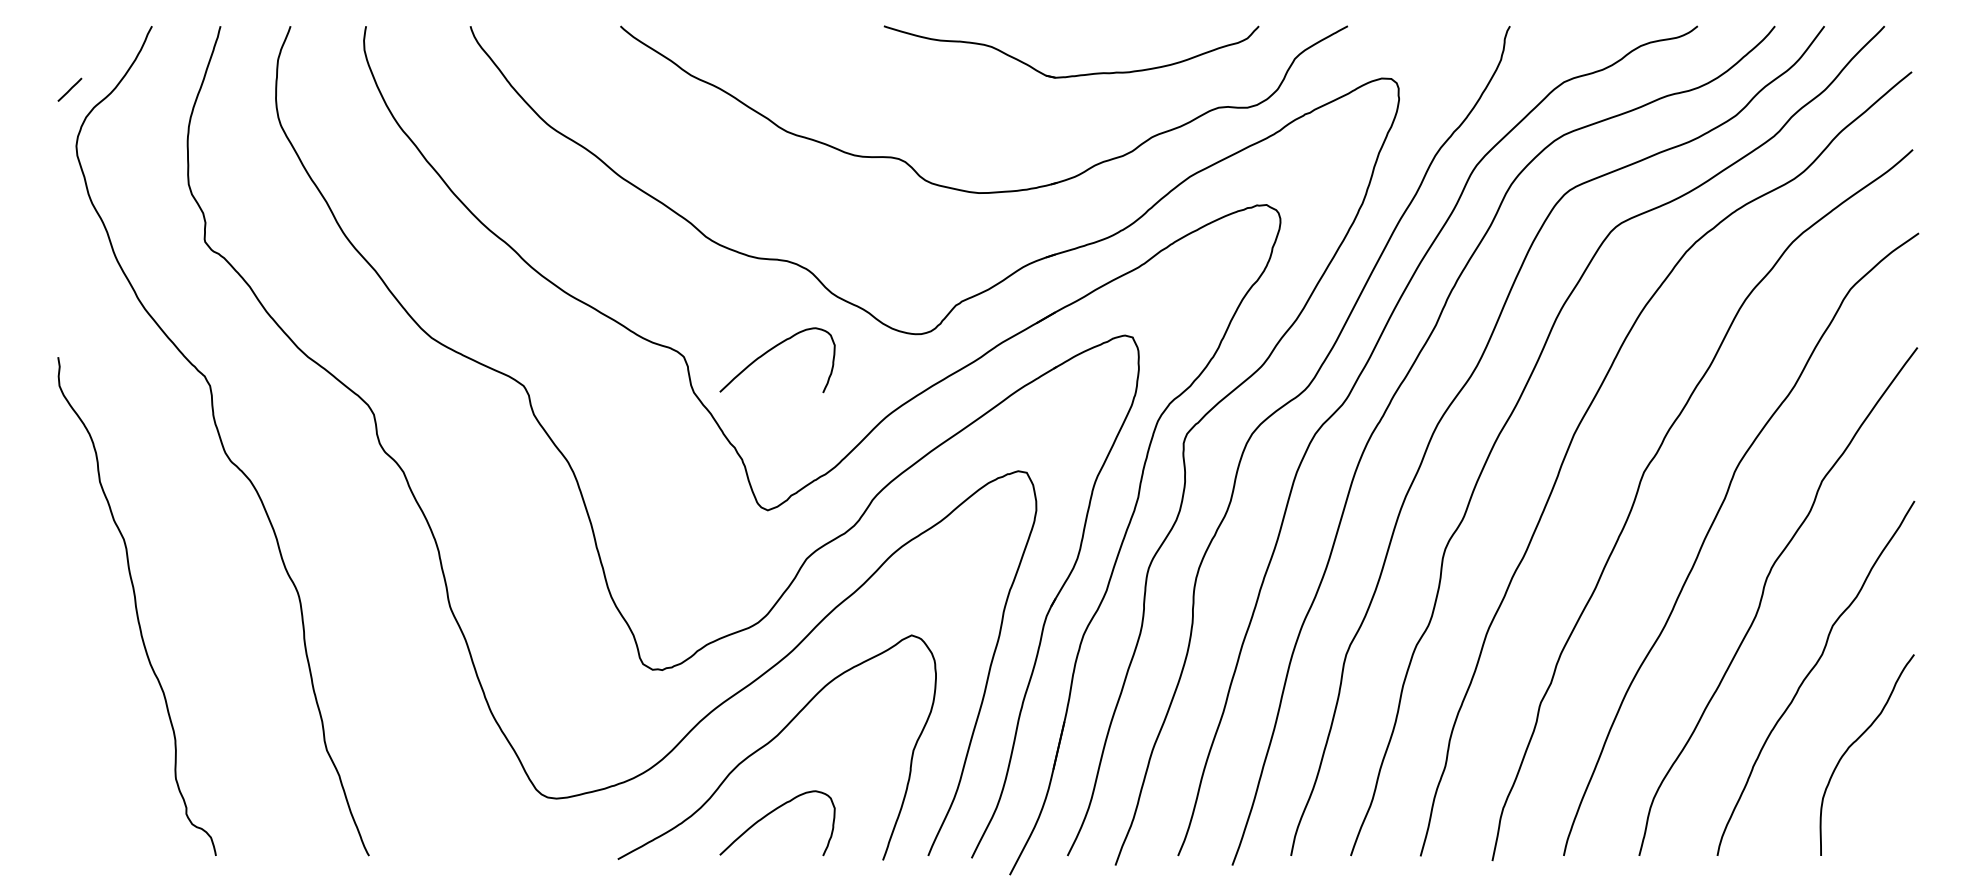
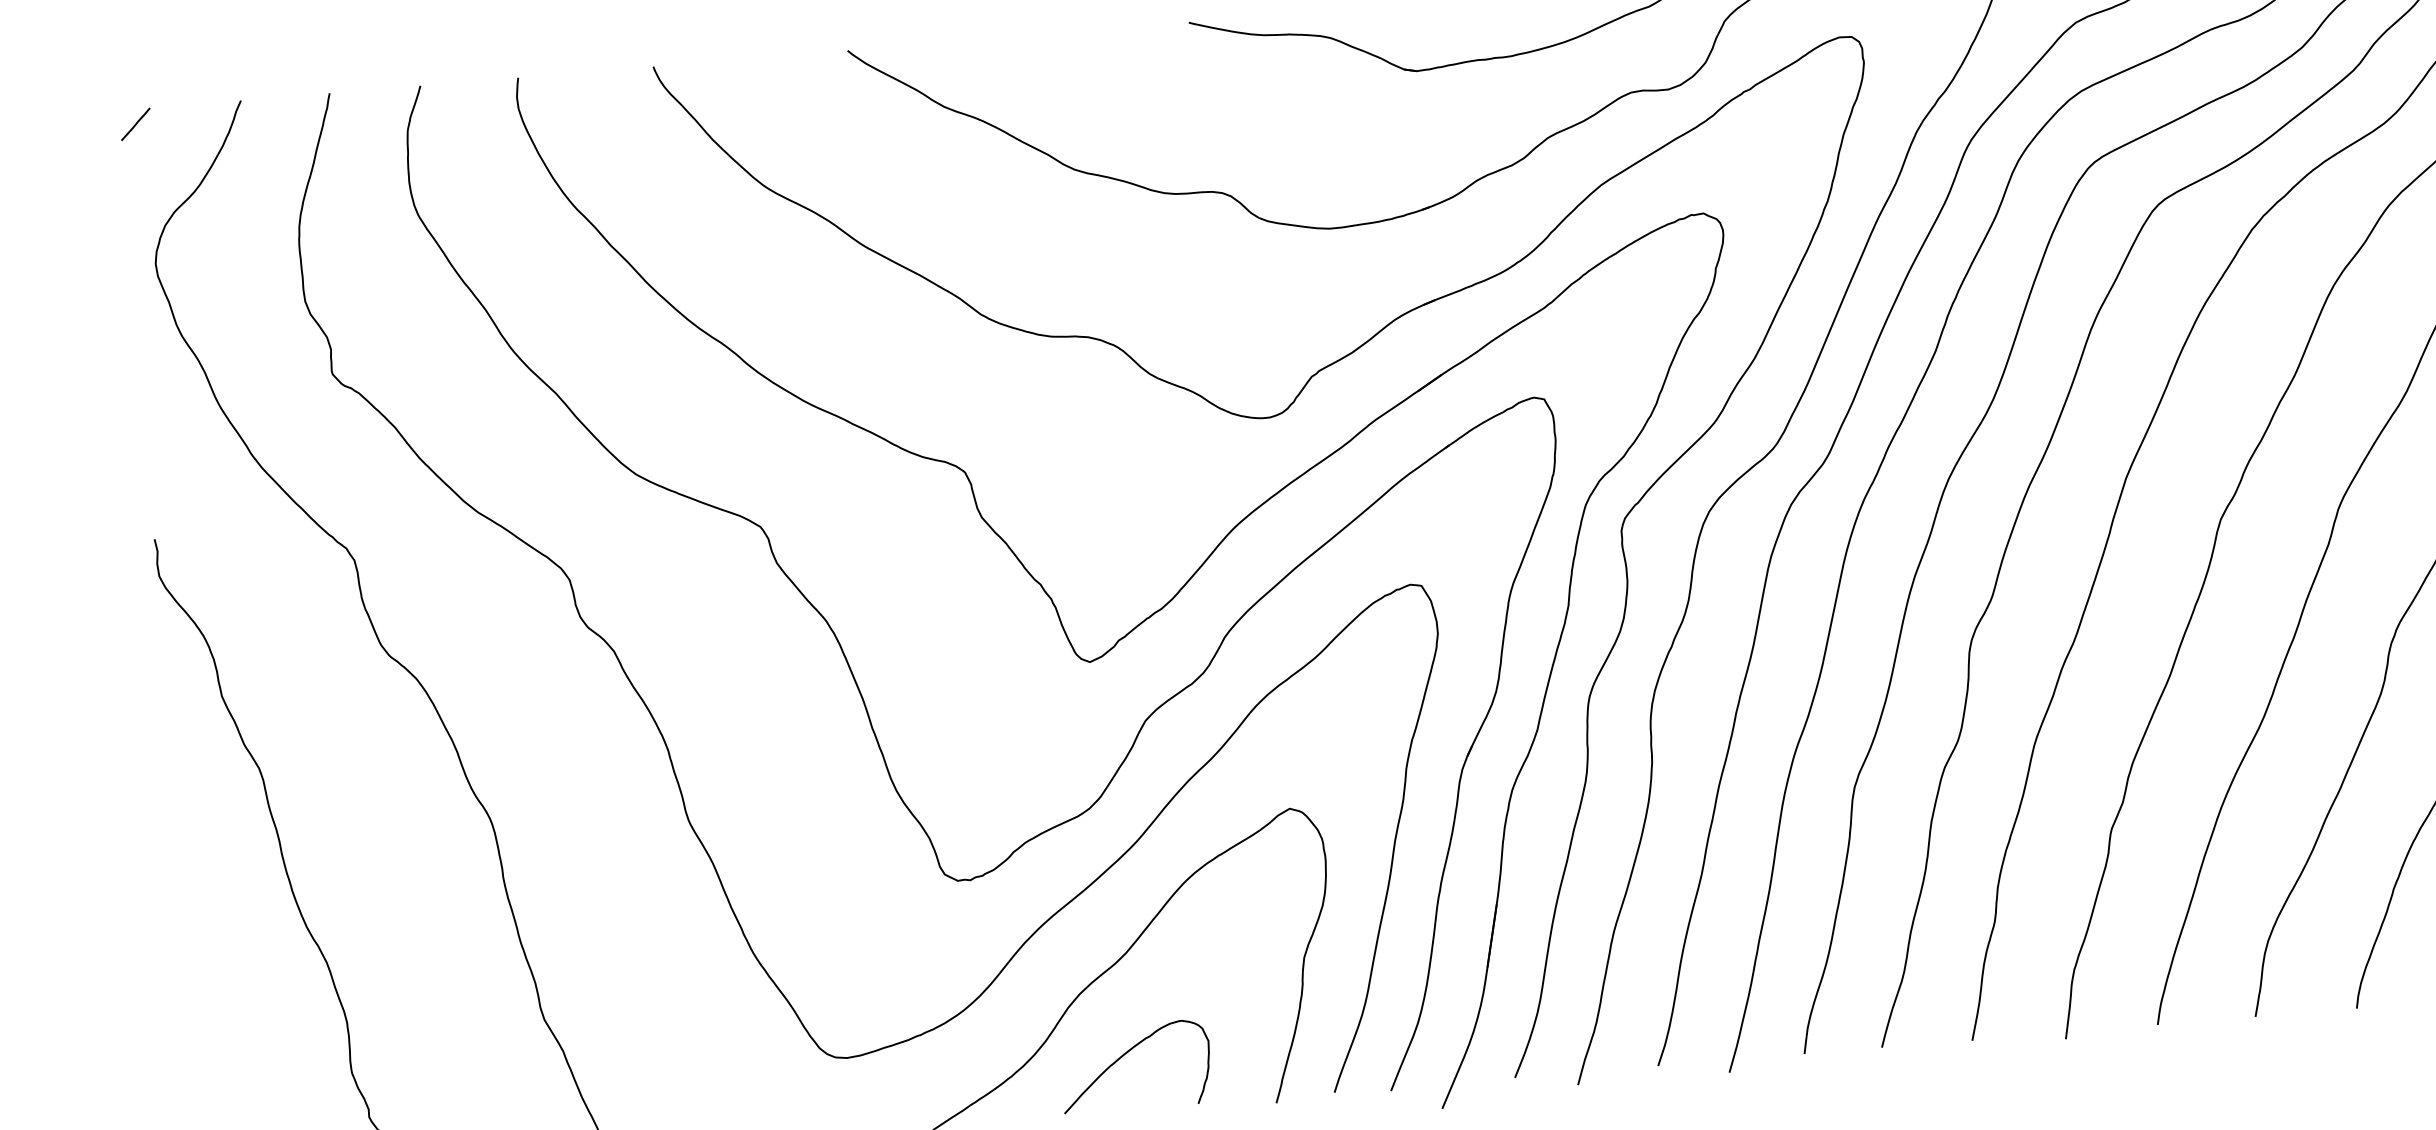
line: (69, 89) -> (135, 124), moved
curve: (771, 350) -> (1077, 454), removed

